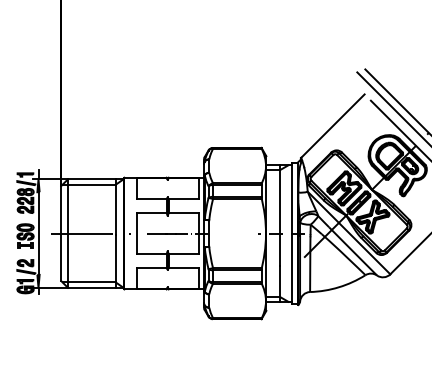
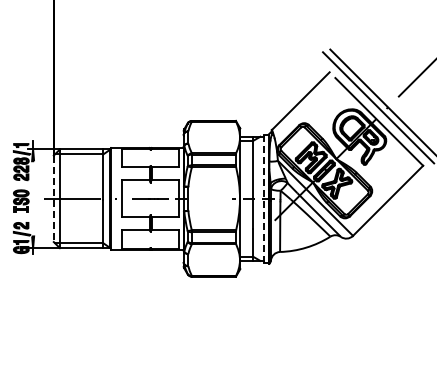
line: (38, 233) -> (33, 198), removed
line: (291, 233) -> (263, 198), solid -> dashed
line: (60, 234) -> (53, 199), solid -> dashed

